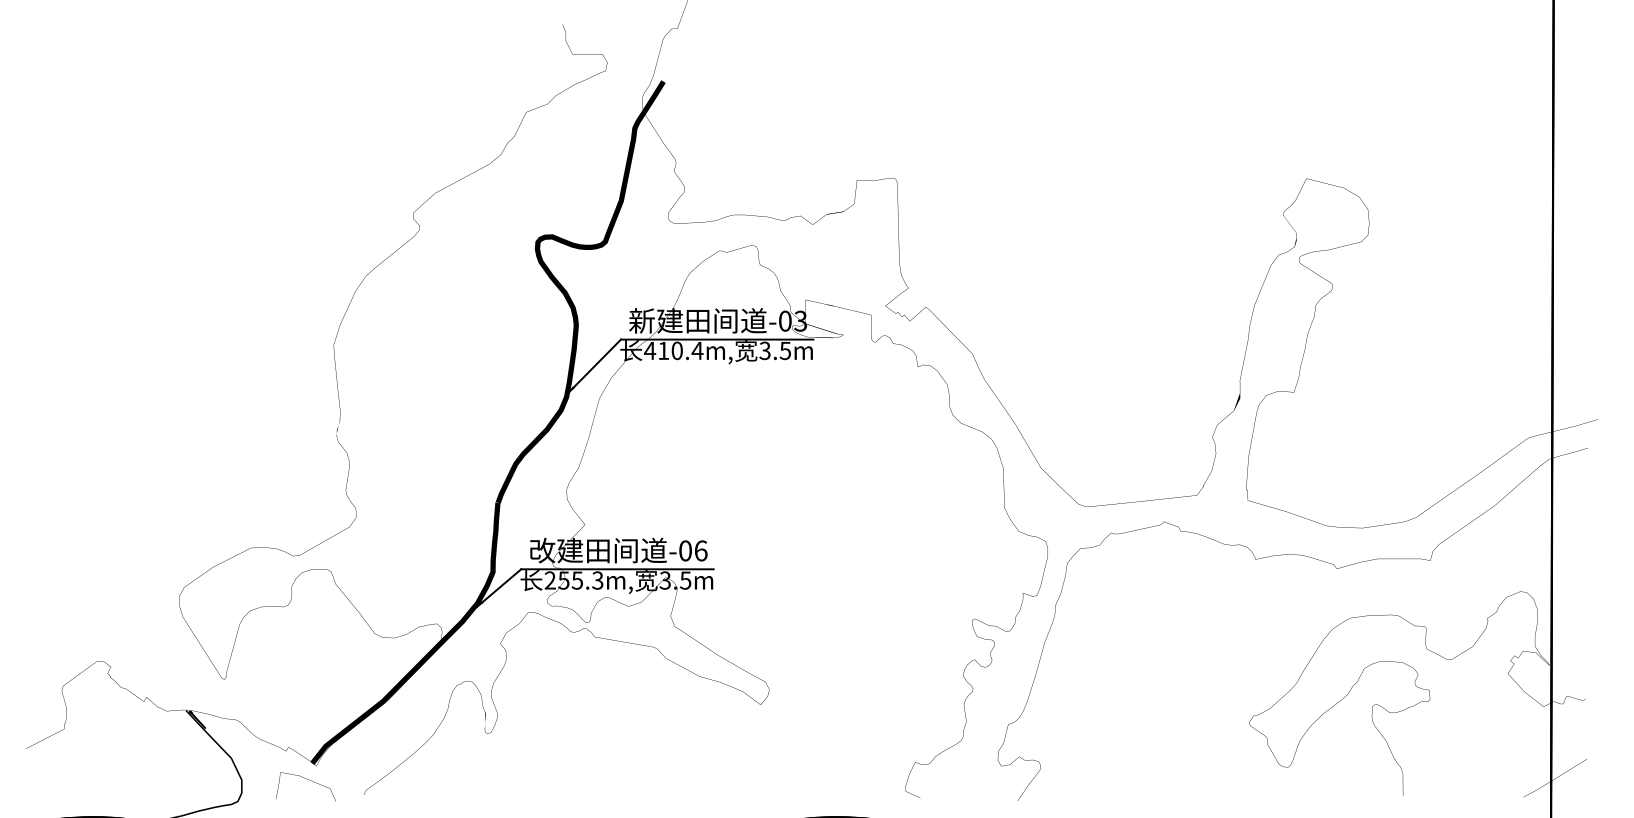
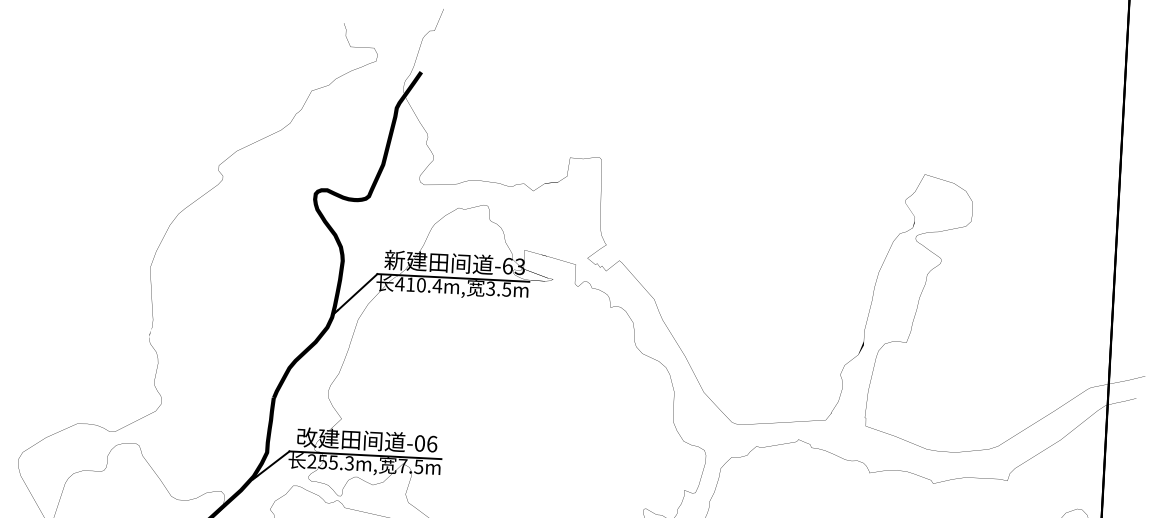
text: (785, 320) -> (508, 265), -03 -> -63
text: (665, 580) -> (402, 466), 3.5m -> 7.5m

